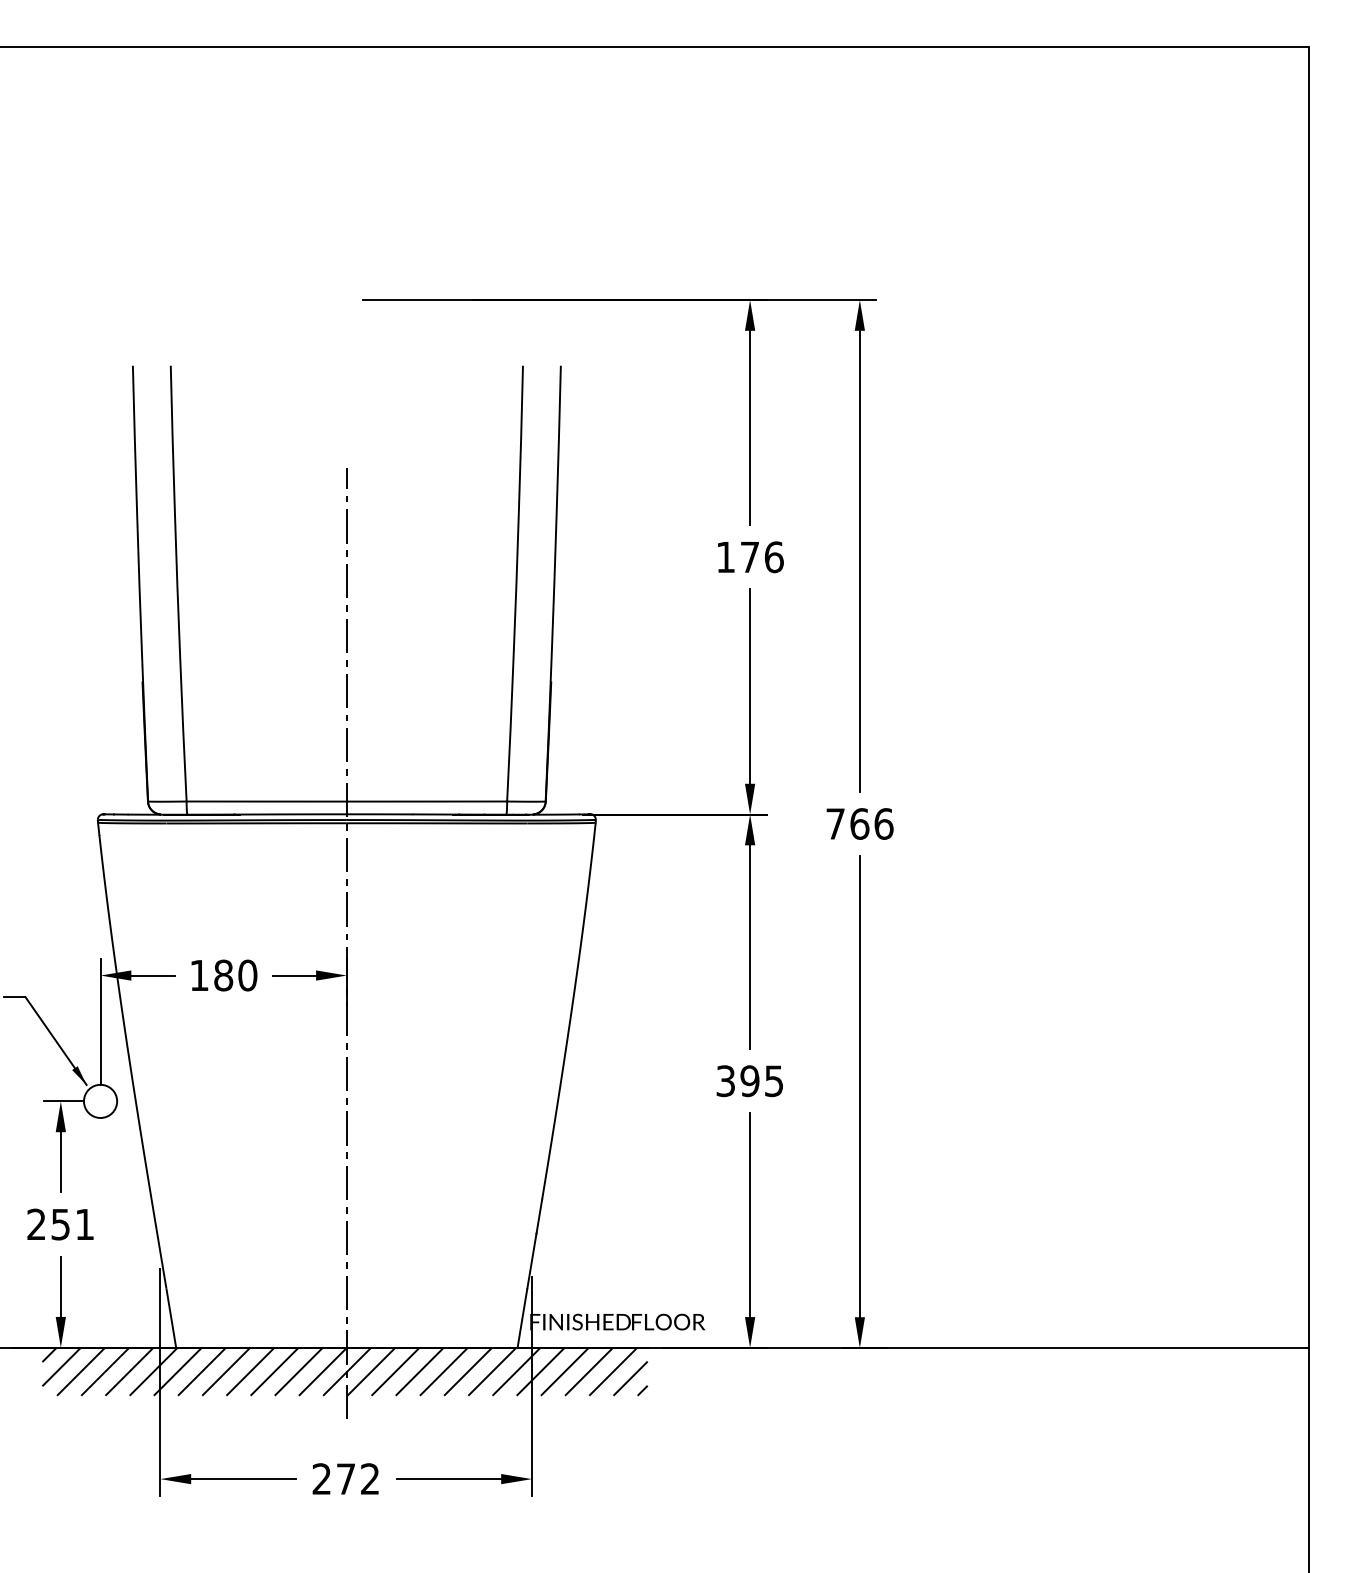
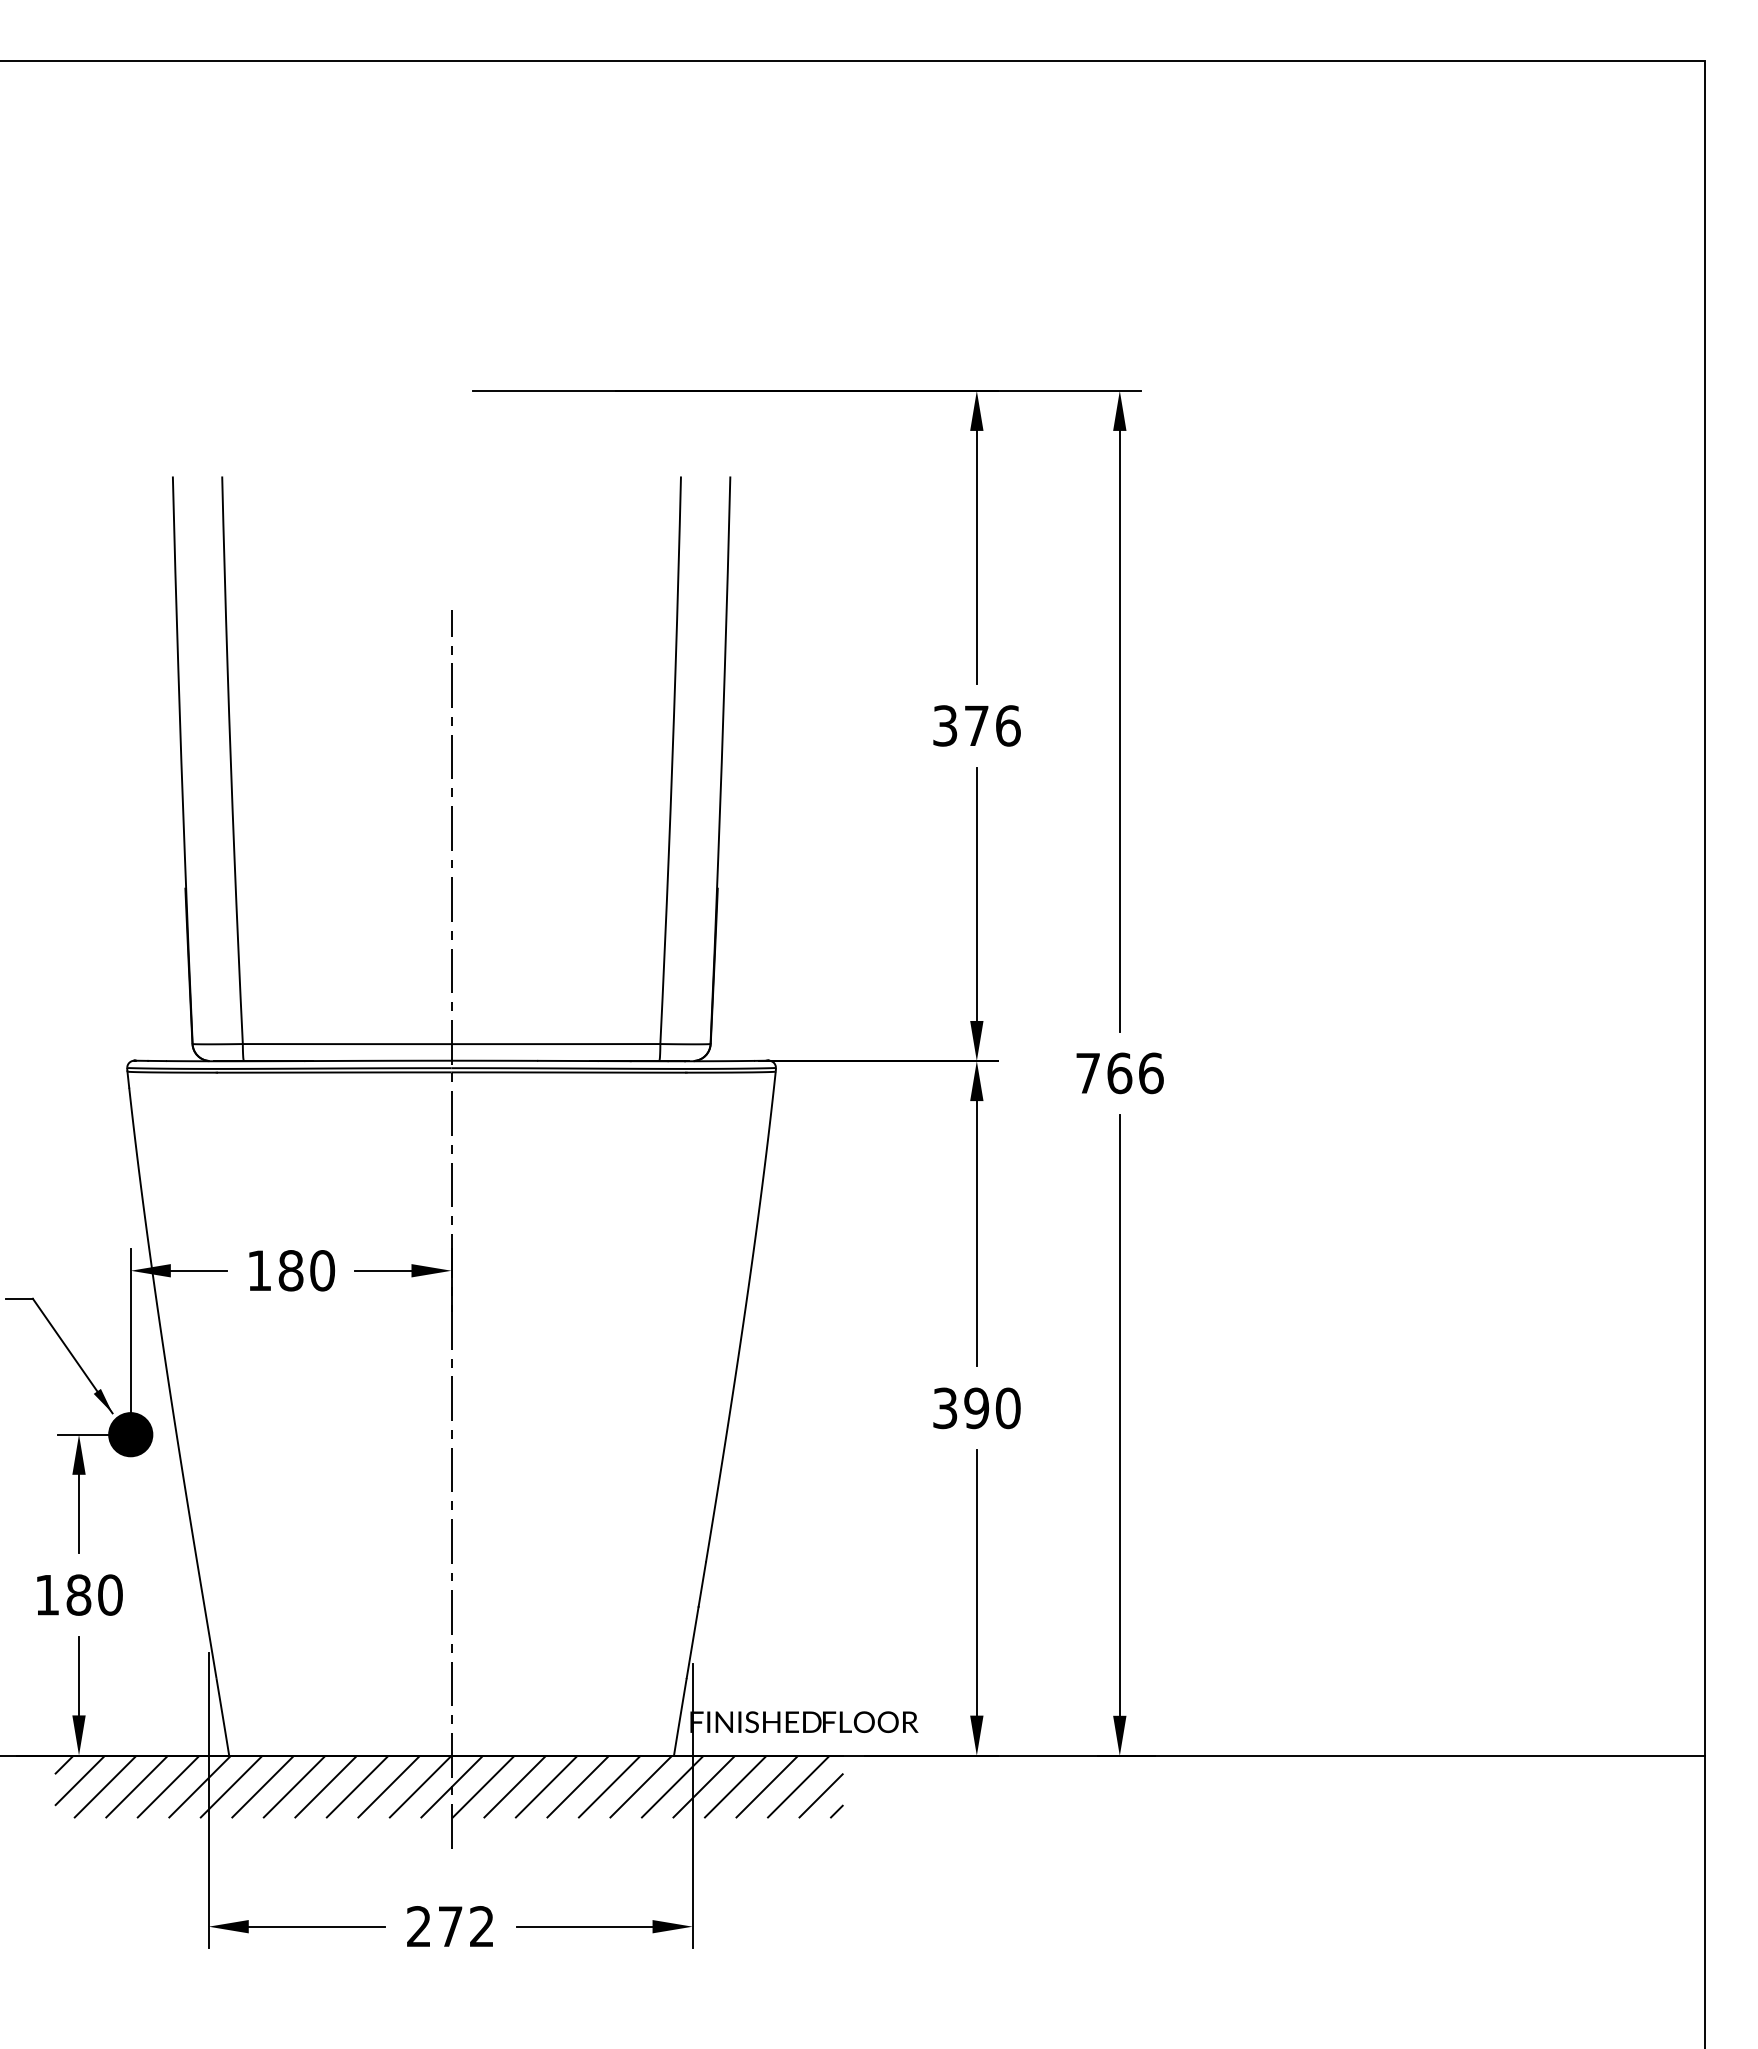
text: (726, 556) -> (945, 725), 176 -> 376
text: (773, 1081) -> (1007, 1408), 395 -> 390
fill: (100, 1101) -> (130, 1434), added
text: (60, 1224) -> (78, 1594), 251 -> 180

